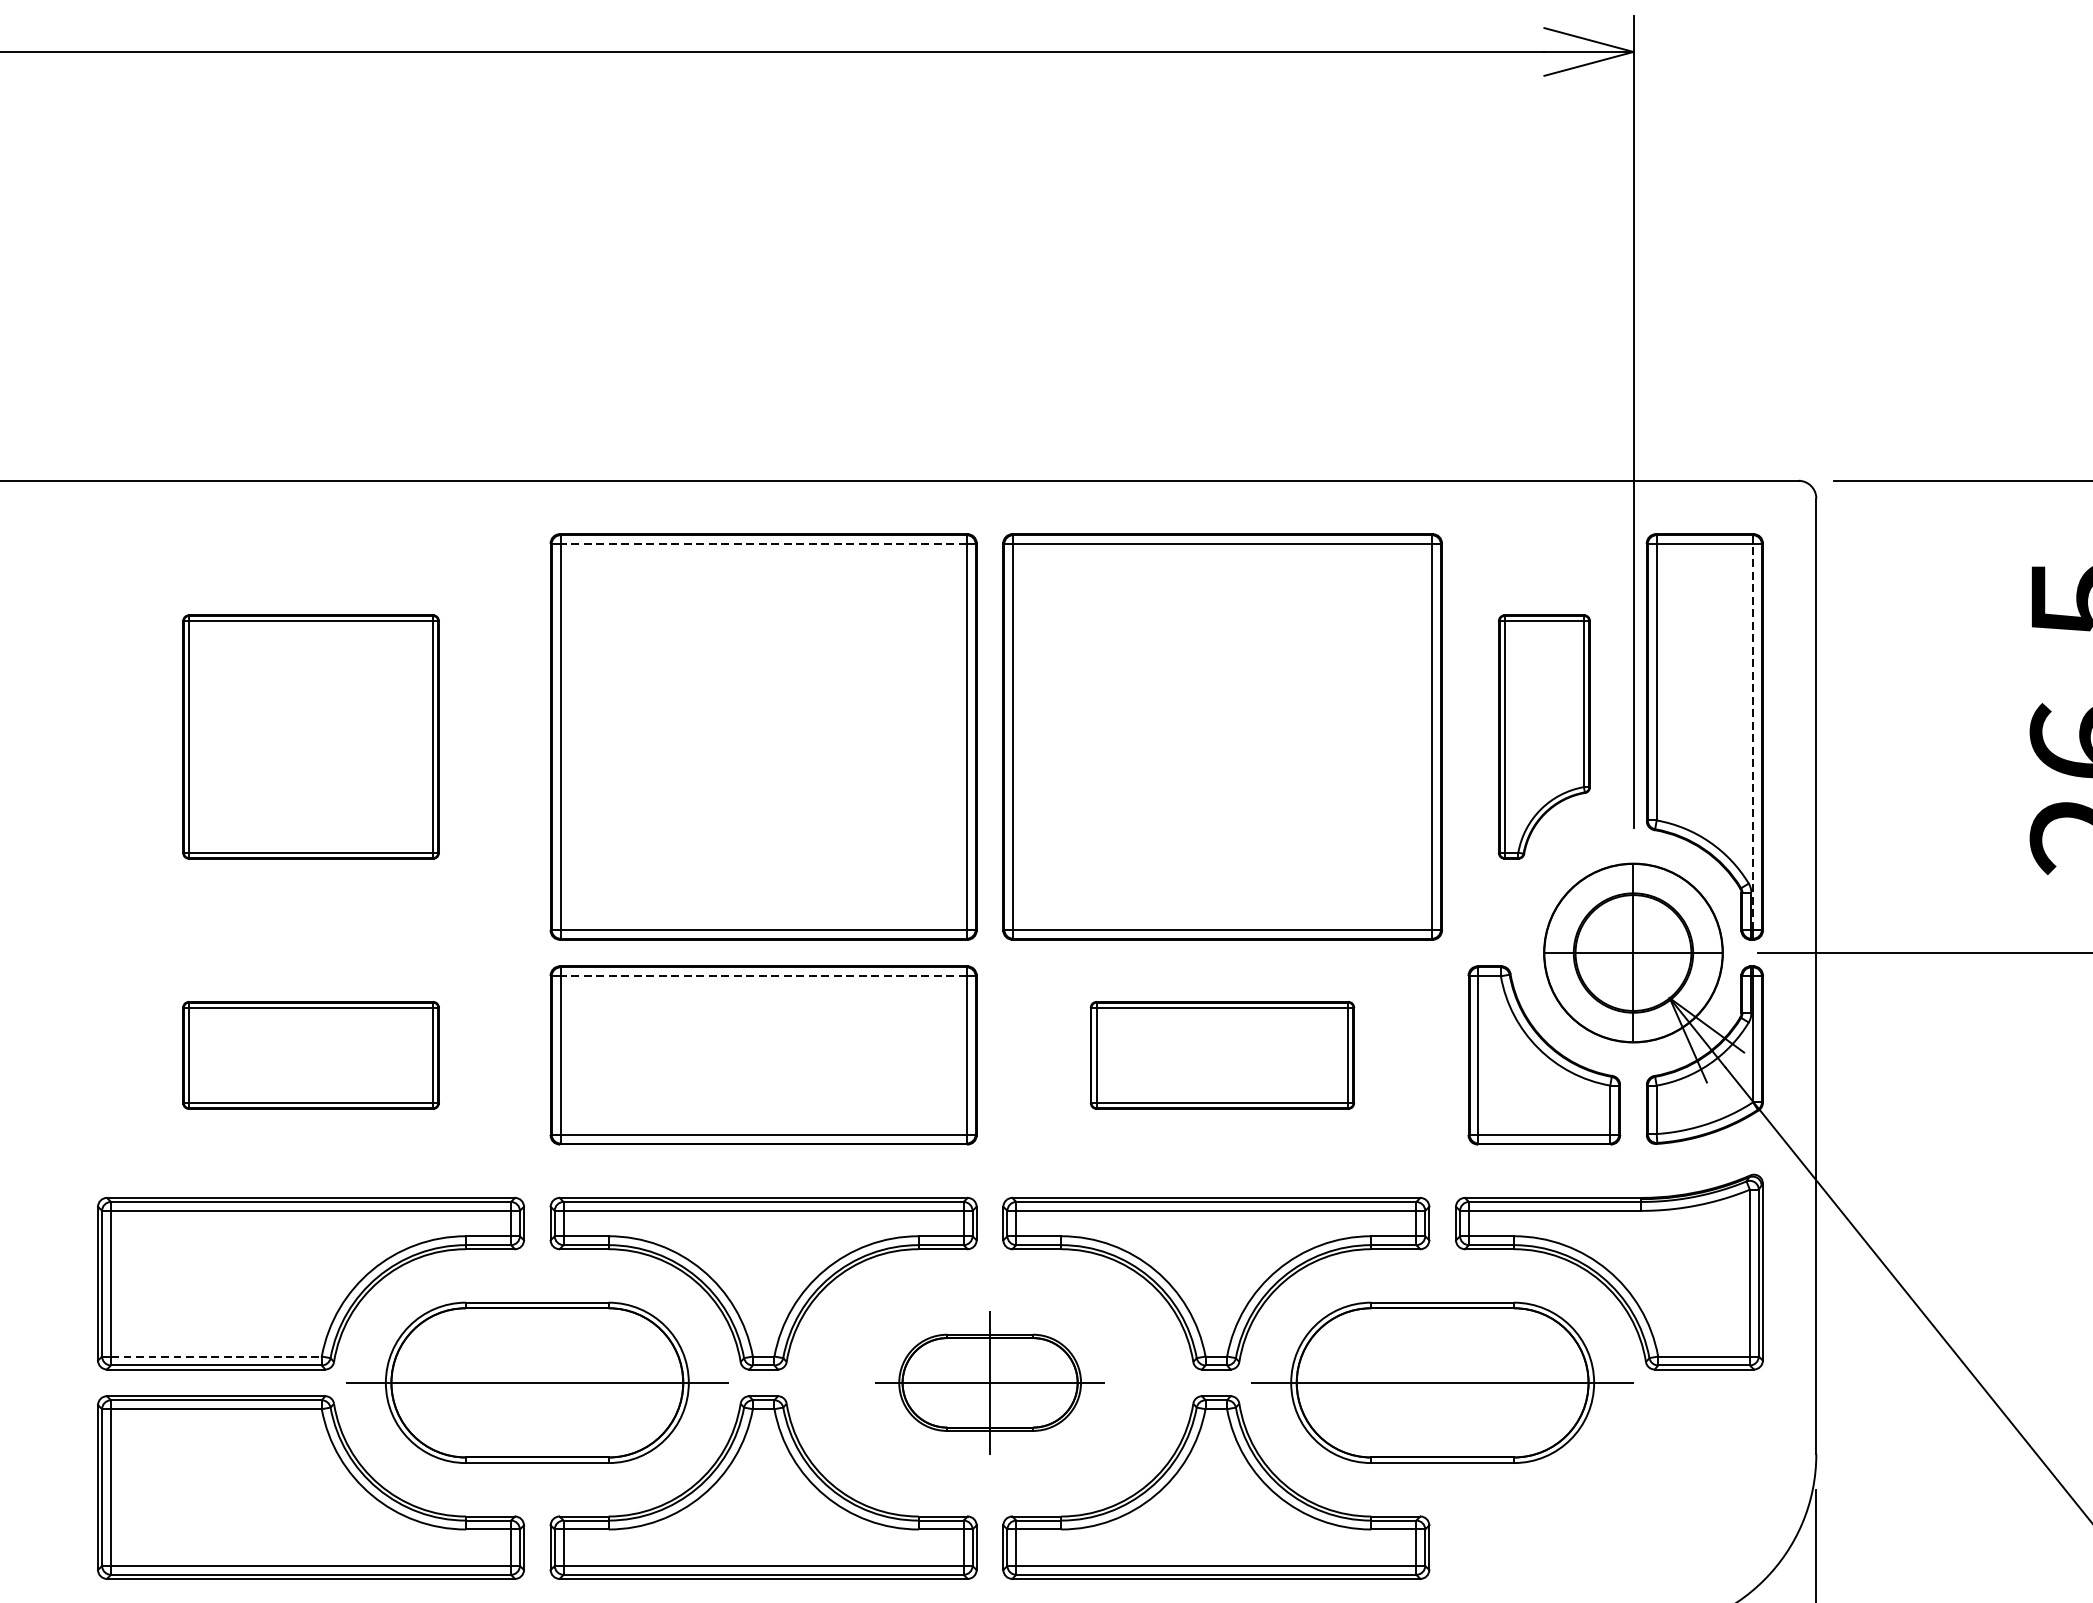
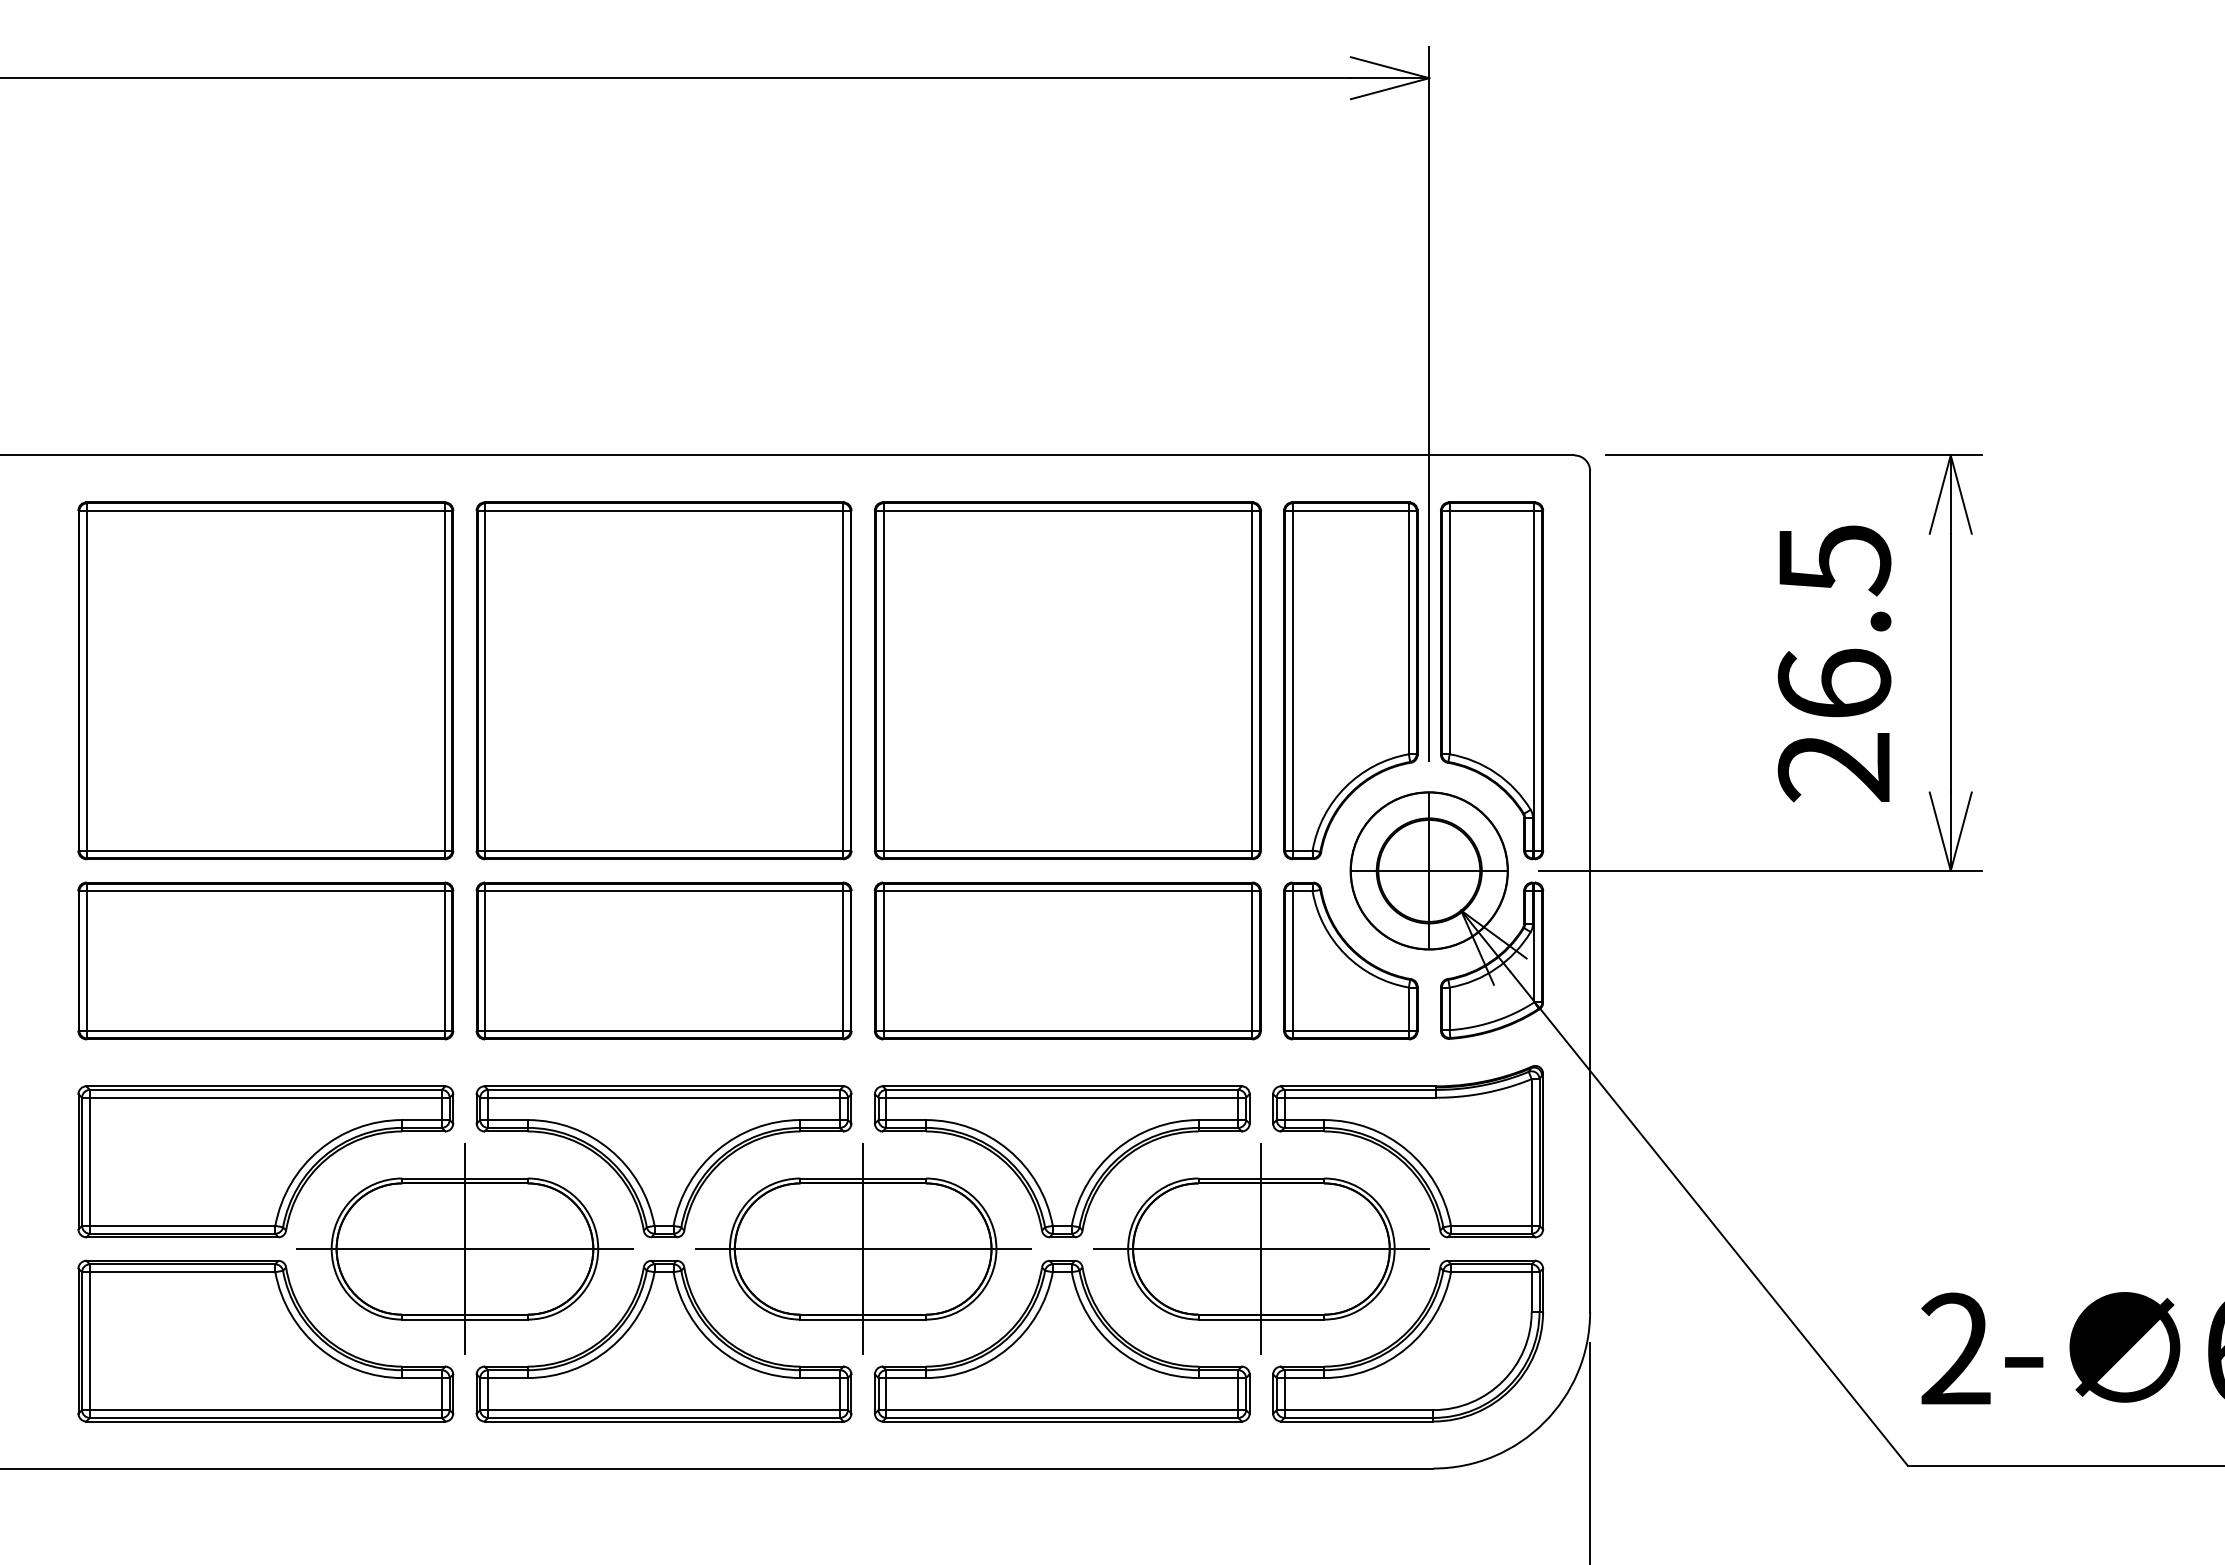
line: (764, 544) -> (664, 511), dashed -> solid
part: (310, 736) -> (265, 680), size x1.67
part: (1543, 736) -> (1350, 680), size x1.67
line: (1753, 736) -> (1534, 680), dashed -> solid
line: (764, 976) -> (664, 891), dashed -> solid
part: (310, 1054) -> (265, 960), size x1.67
part: (1222, 1054) -> (1067, 960), size x1.67
line: (216, 1356) -> (182, 1225), dashed -> solid
line: (536, 1382) -> (464, 1248), added
part: (990, 1382) -> (863, 1248), size x1.67
line: (1442, 1382) -> (1261, 1248), added
part: (1609, 1486) -> (1408, 1340), added

